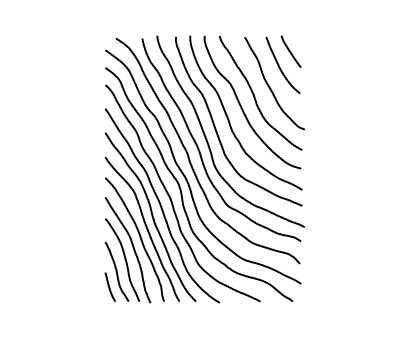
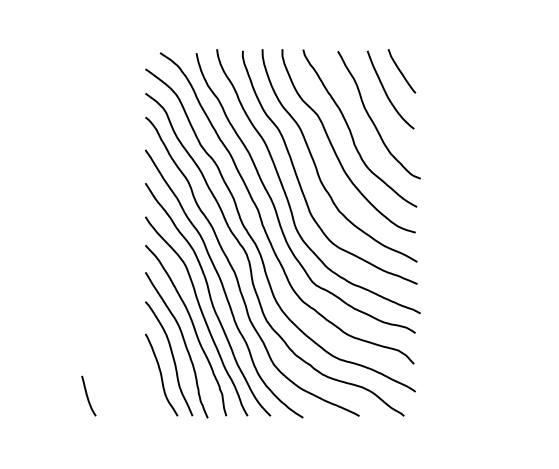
curve: (109, 286) -> (87, 395), moved

